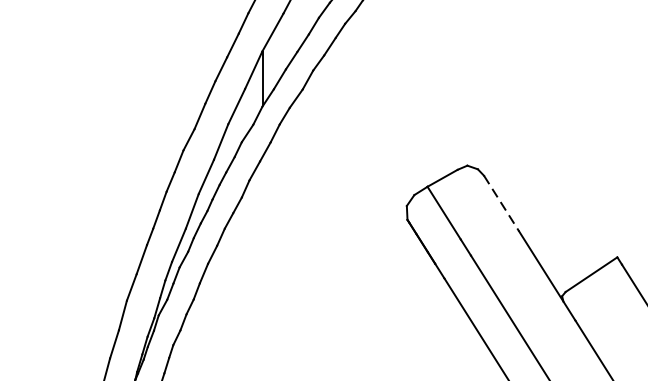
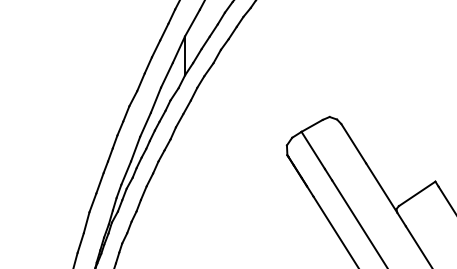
line: (502, 204) -> (354, 144), dashed -> solid

